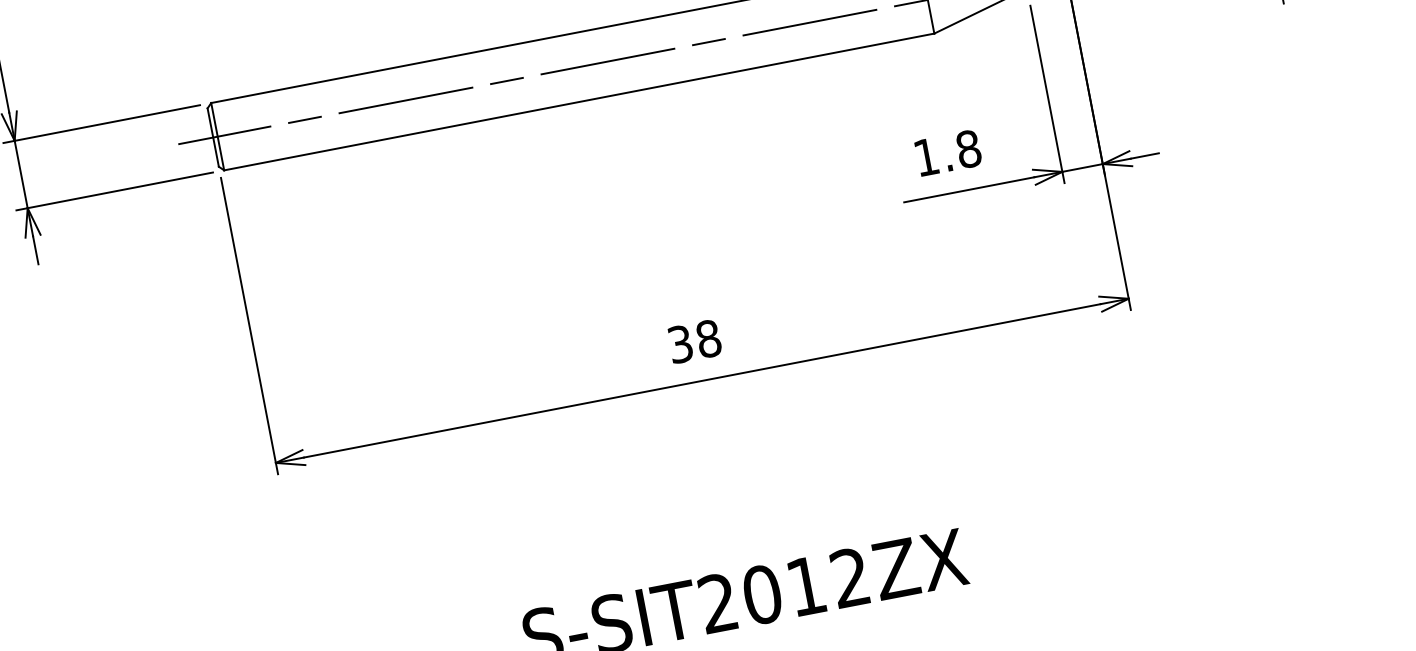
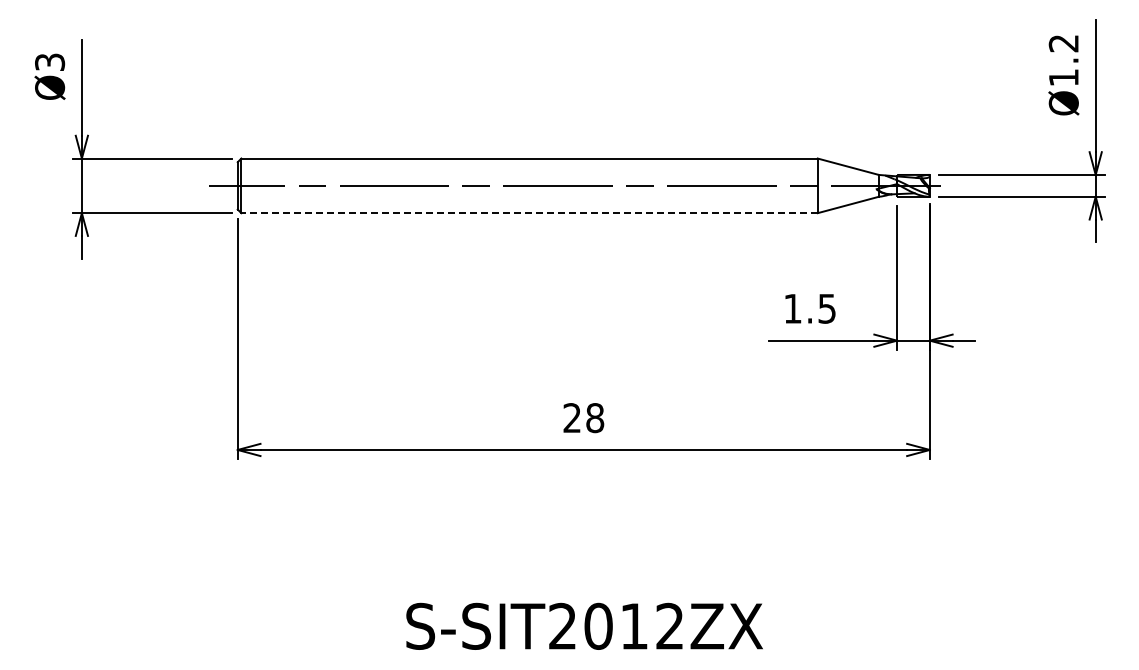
line: (579, 102) -> (529, 213), solid -> dashed
text: (968, 148) -> (827, 308), 1.8 -> 1.5
text: (679, 345) -> (571, 418), 38 -> 28

